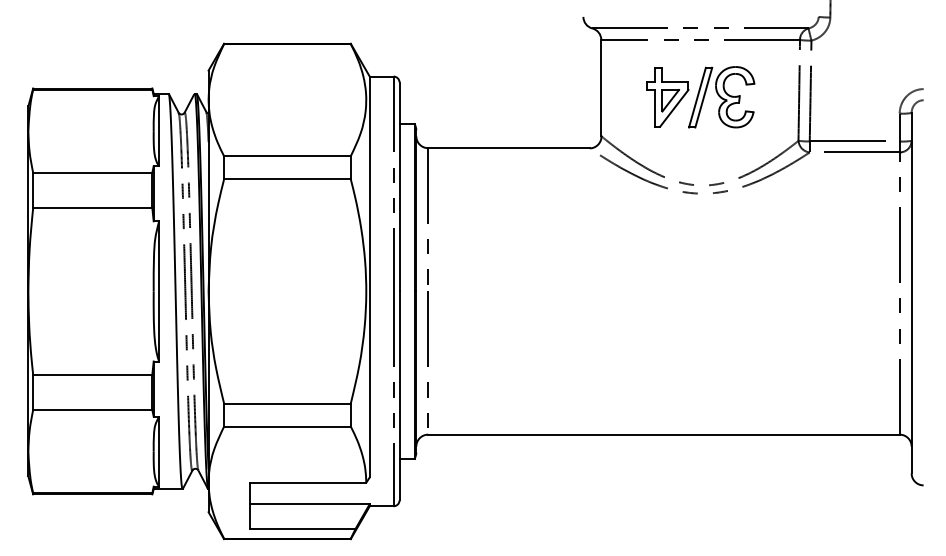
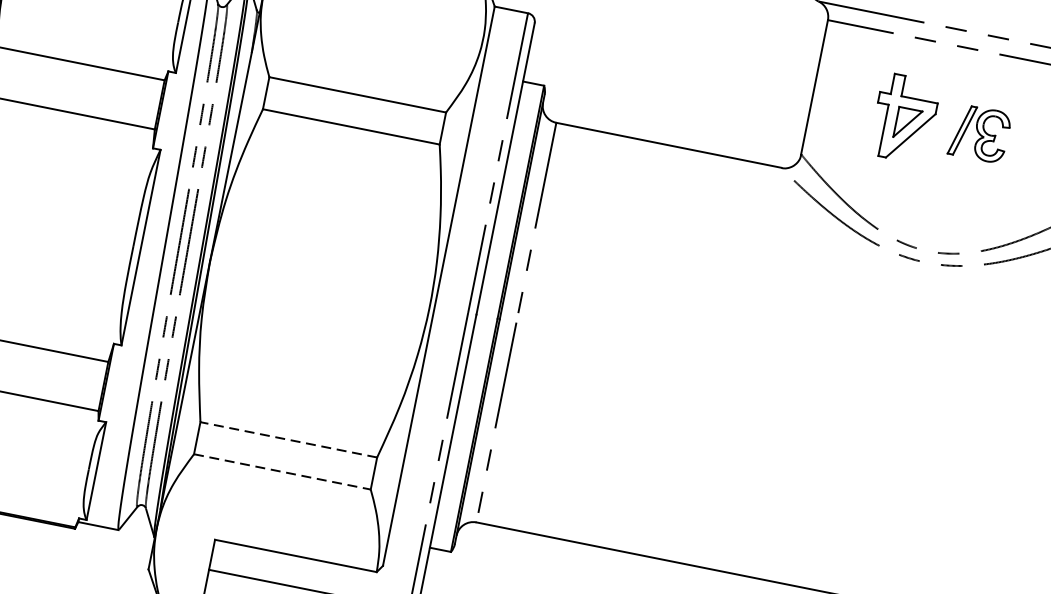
part: (721, 97) -> (979, 133), size x0.6
line: (286, 403) -> (287, 439), solid -> dashed
line: (287, 426) -> (282, 471), solid -> dashed

